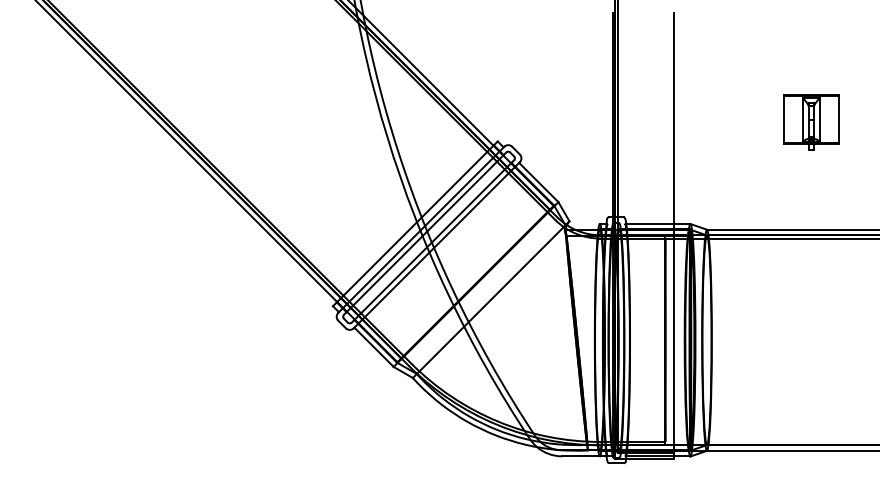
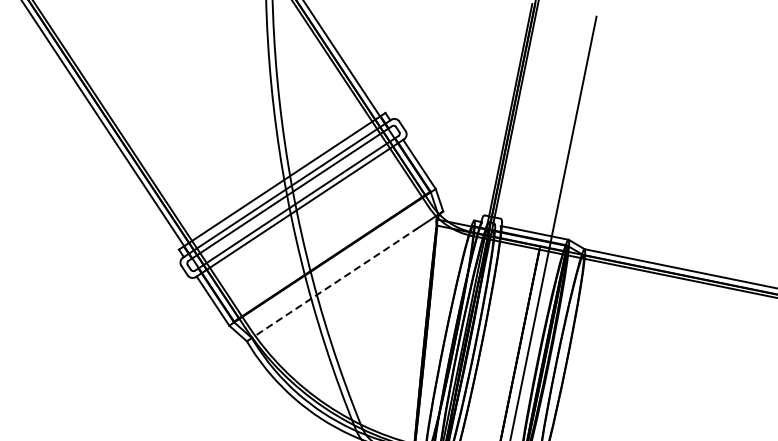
part: (811, 122) -> (716, 159), removed
line: (480, 310) -> (331, 285), solid -> dashed

